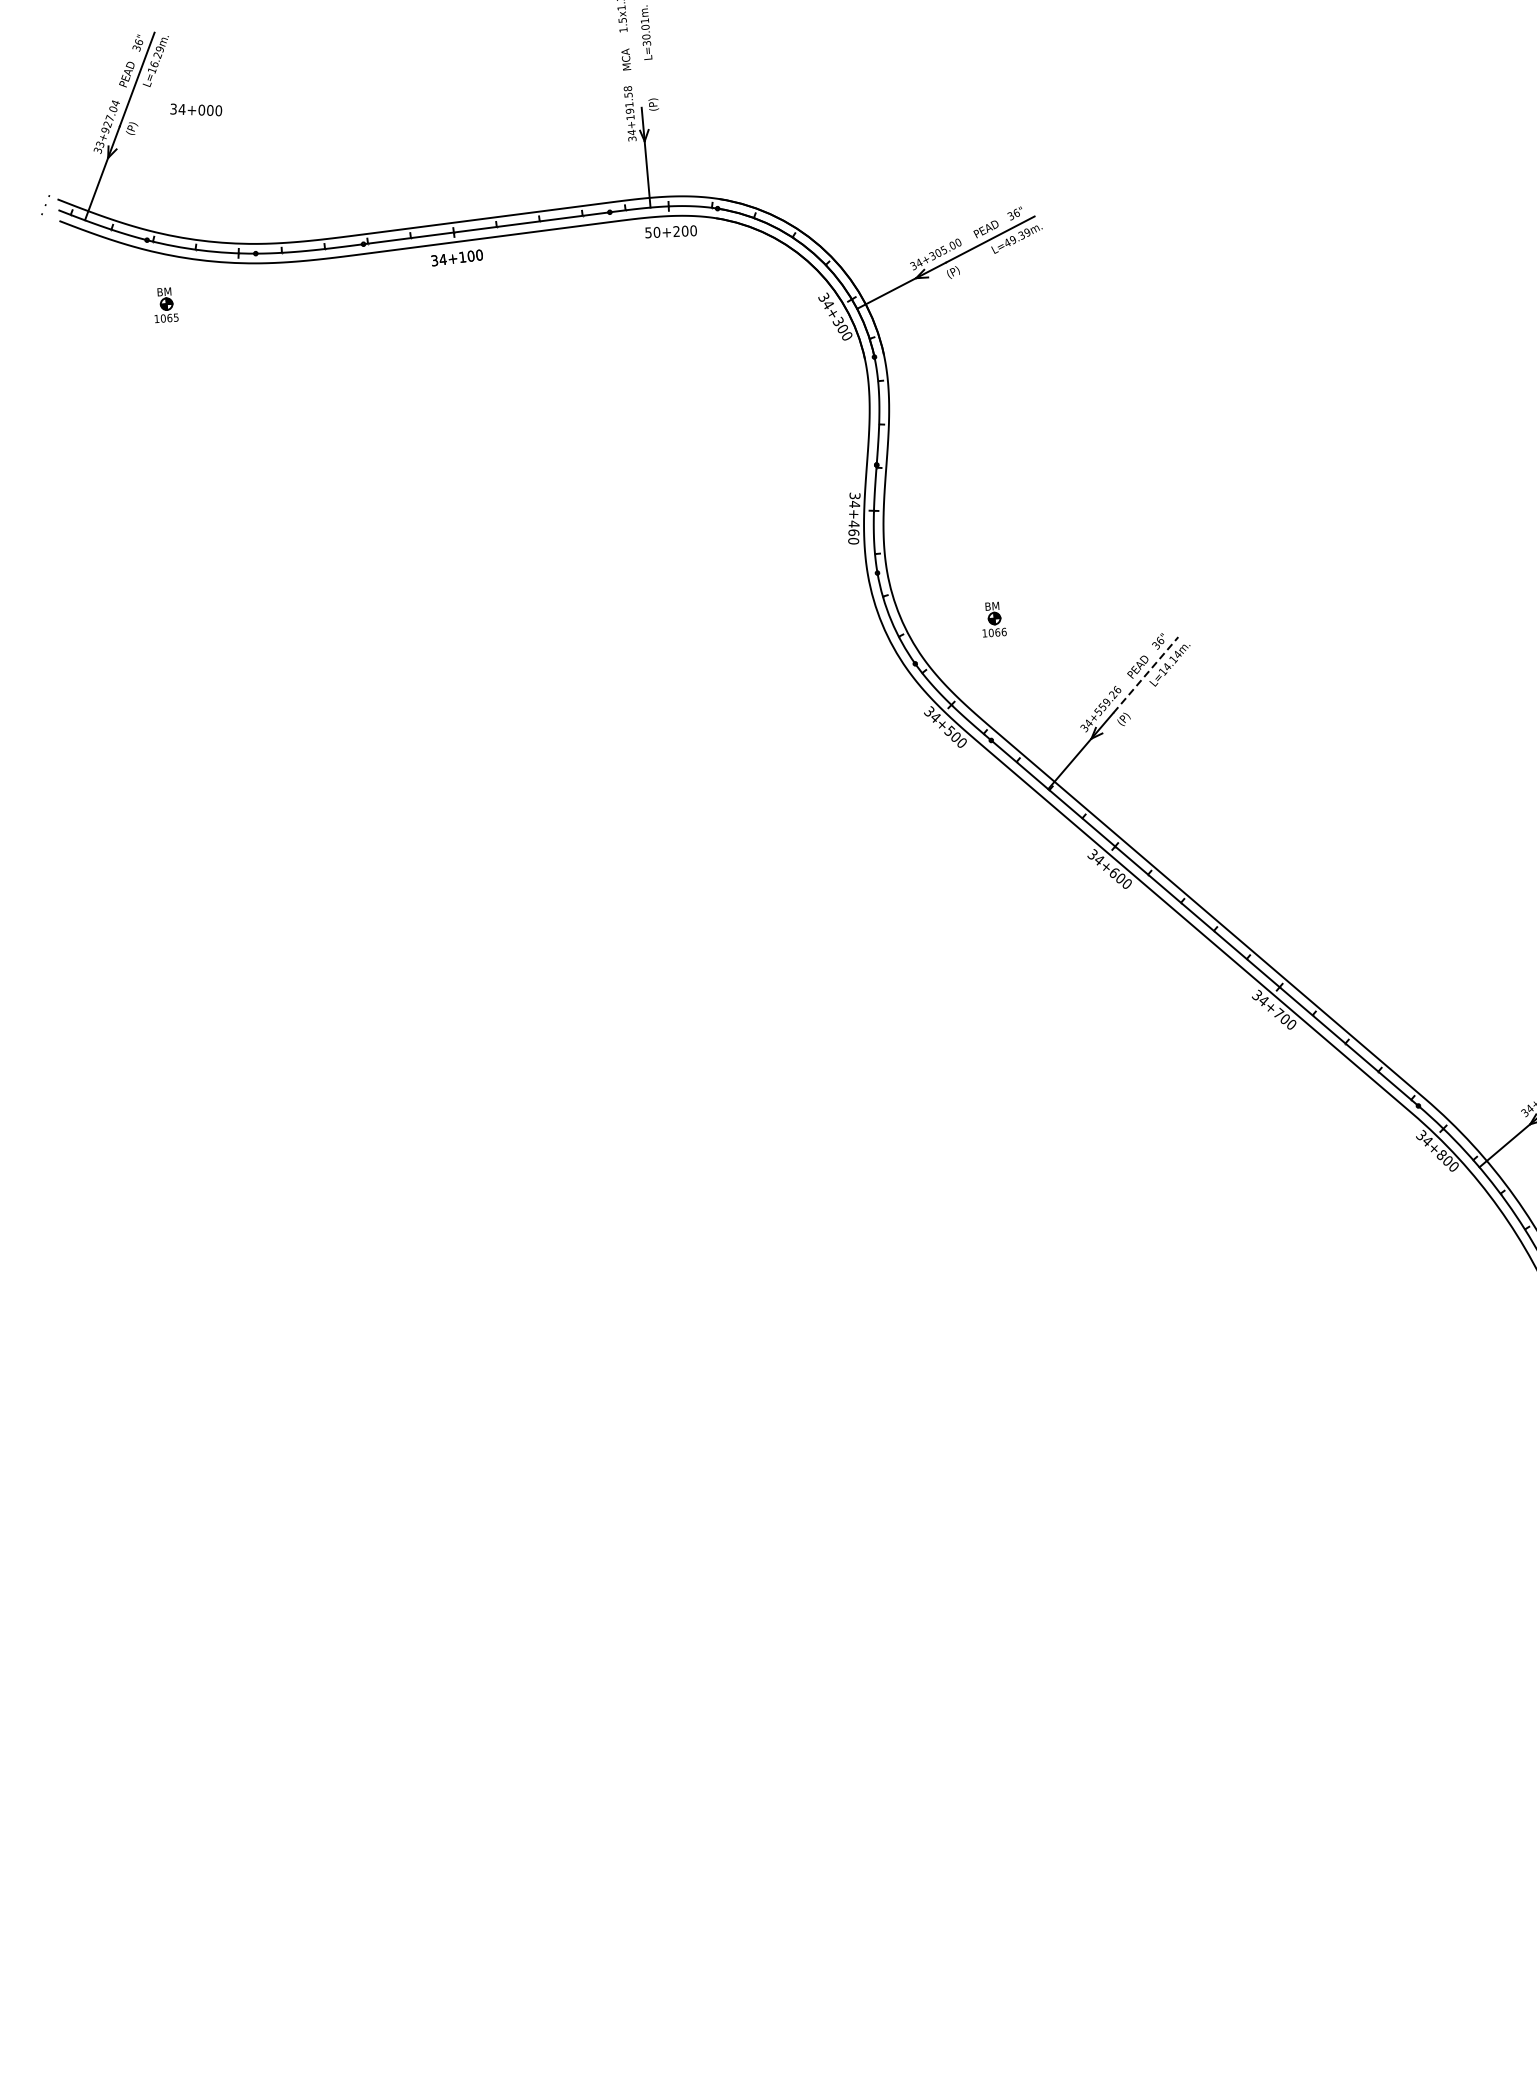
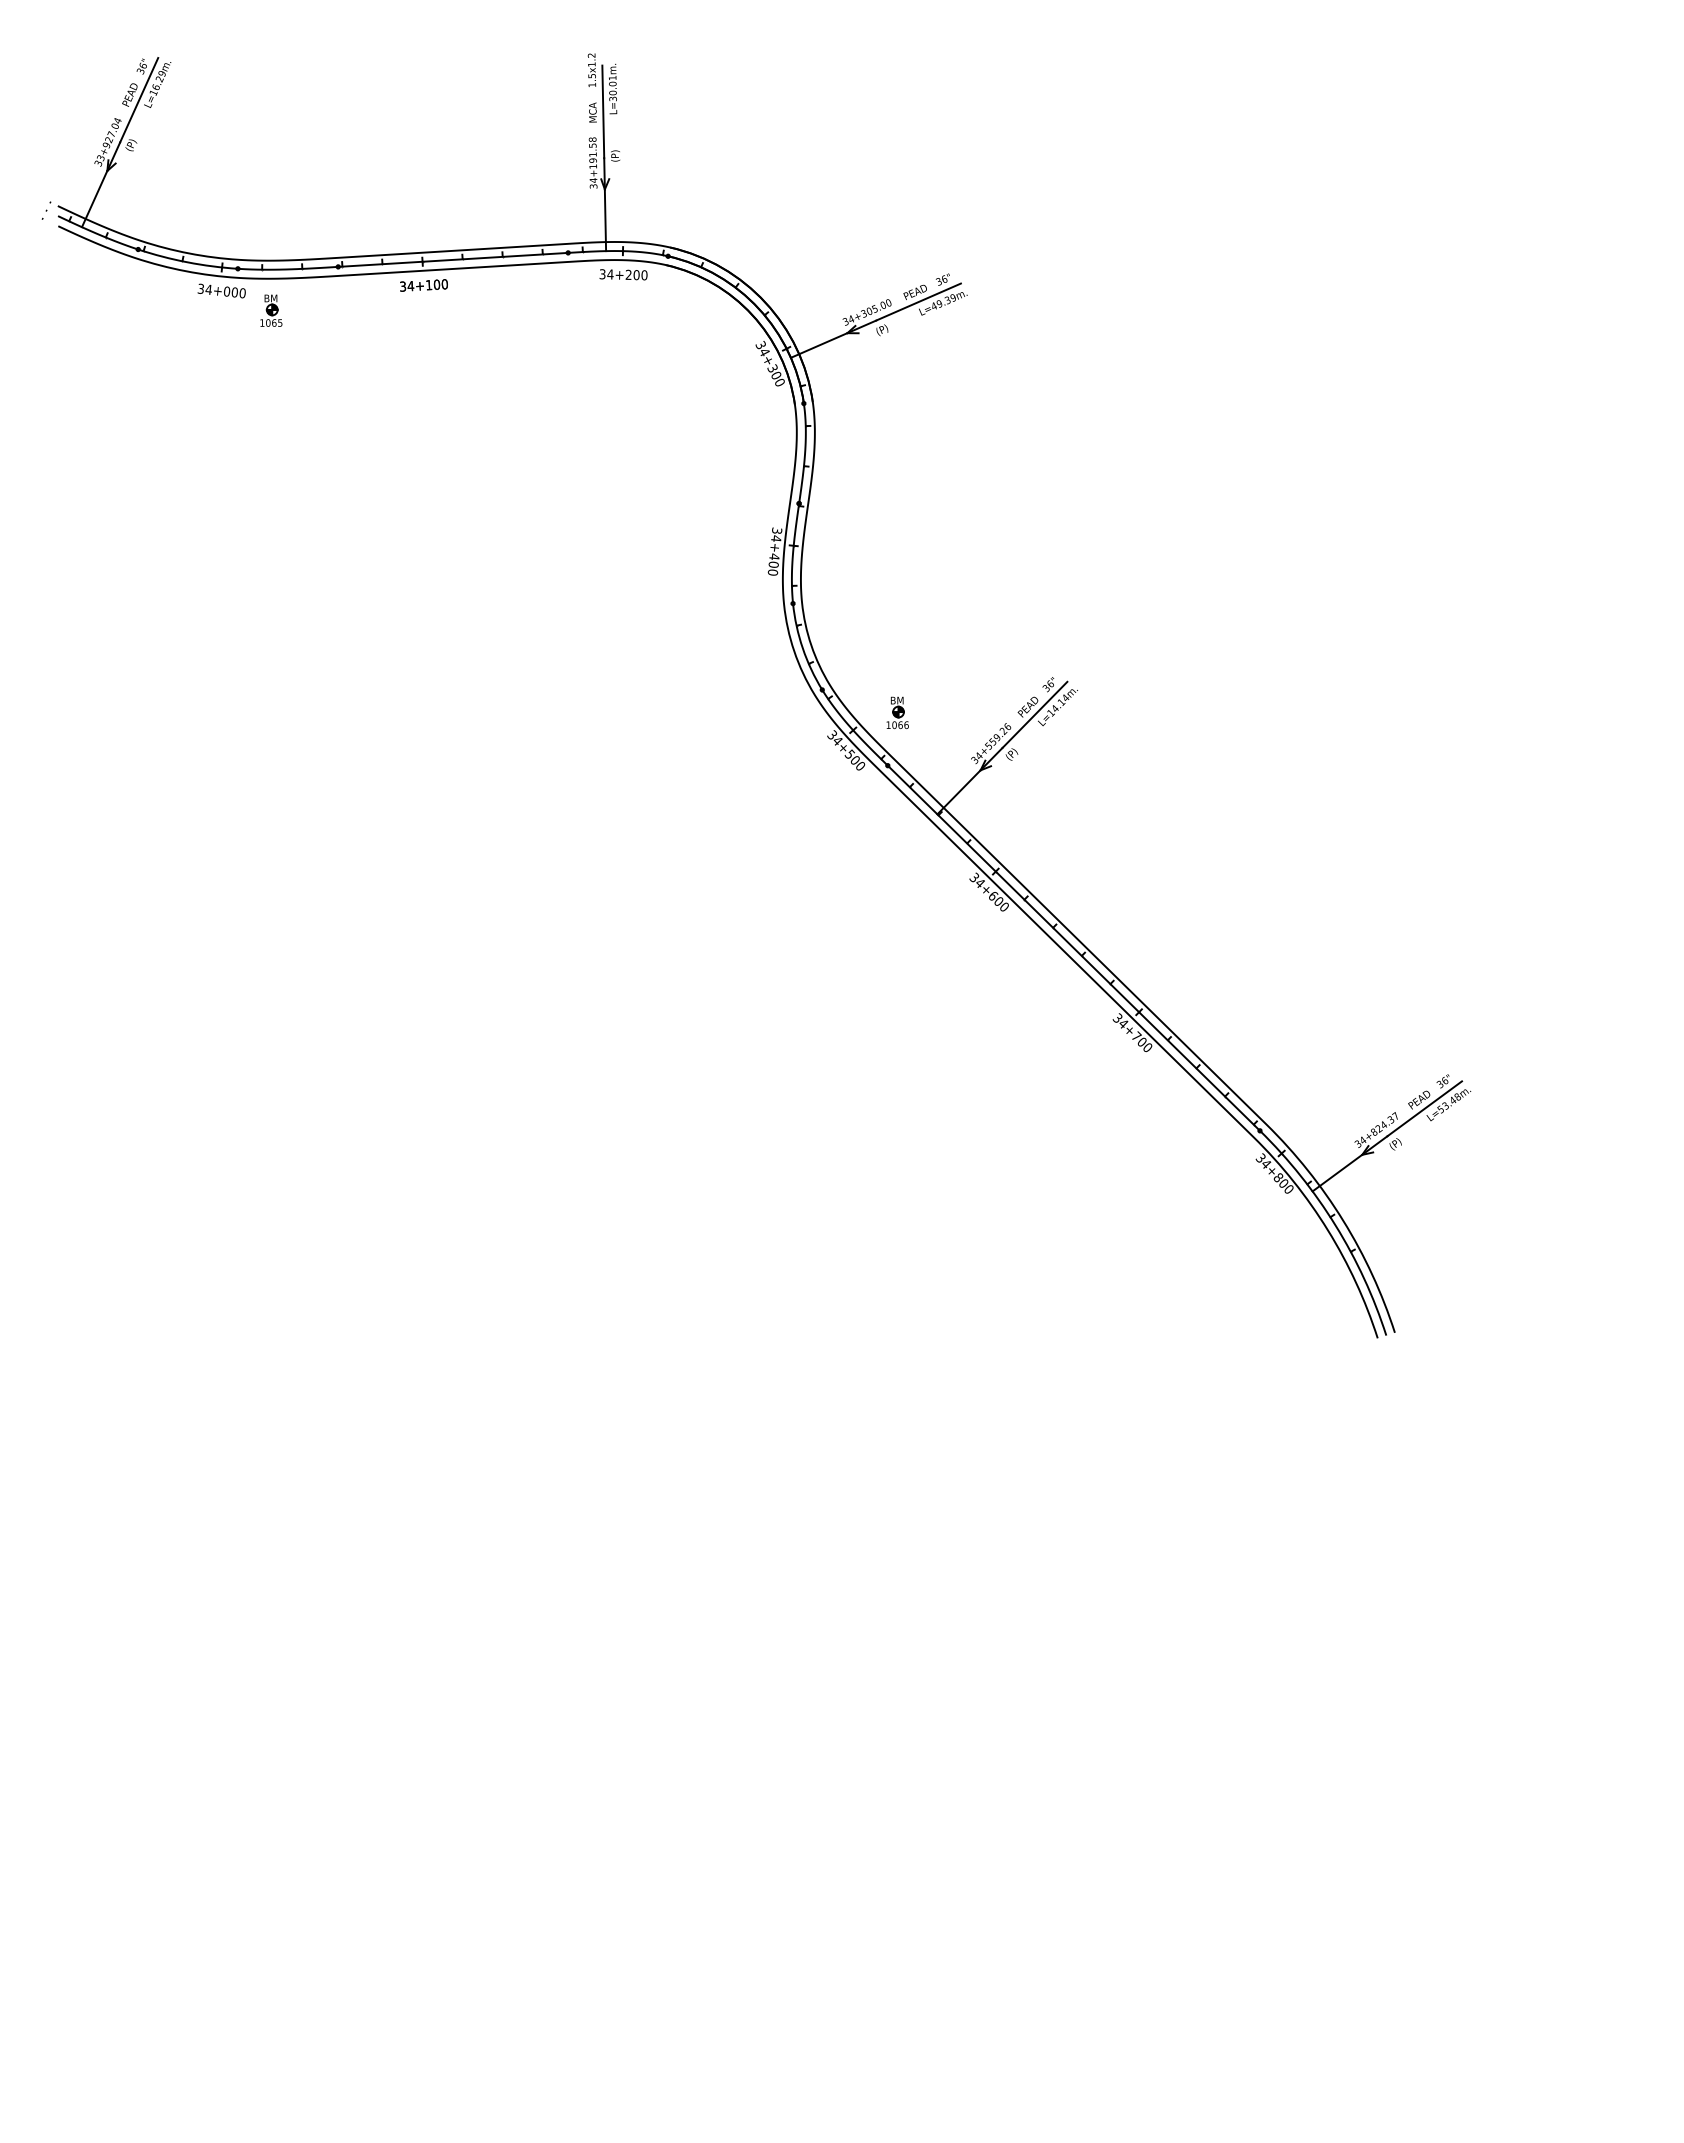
line: (637, 57) -> (603, 111), added
text: (195, 109) -> (221, 290), moved
text: (652, 232) -> (606, 274), 50+200 -> 34+200
part: (165, 304) -> (271, 310), moved
text: (853, 532) -> (773, 564), 34+460 -> 34+400
part: (993, 619) -> (897, 712), moved
line: (1146, 674) -> (1035, 714), dashed -> solid

